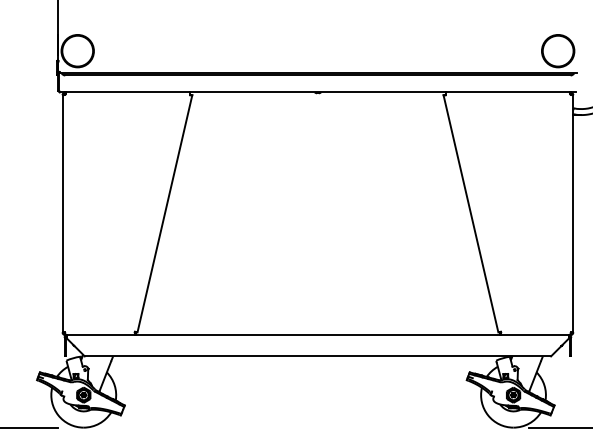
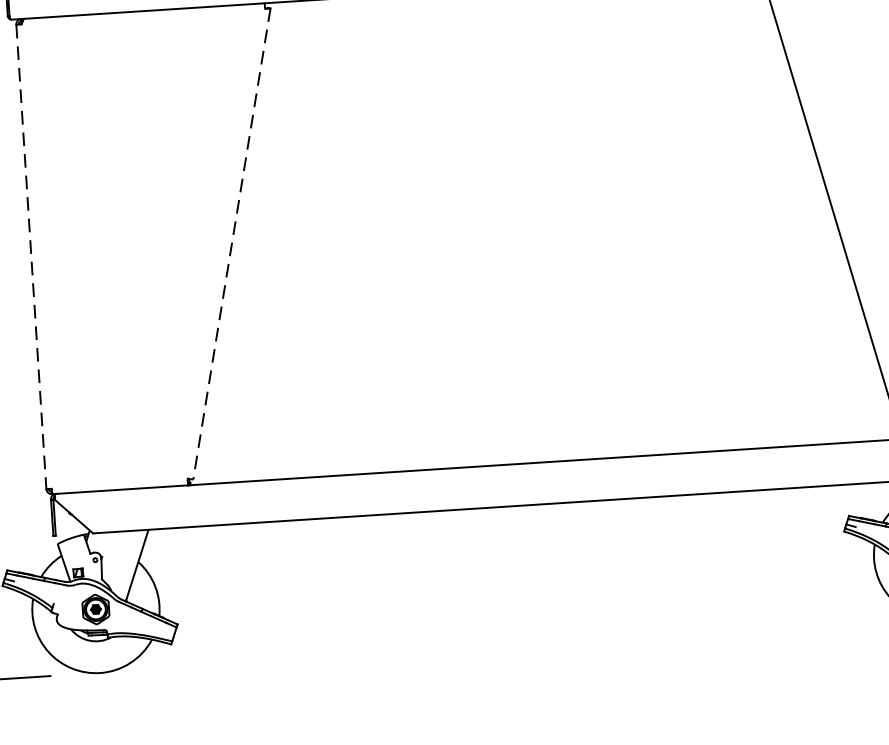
line: (62, 213) -> (31, 256), solid -> dashed
line: (164, 213) -> (231, 243), solid -> dashed

